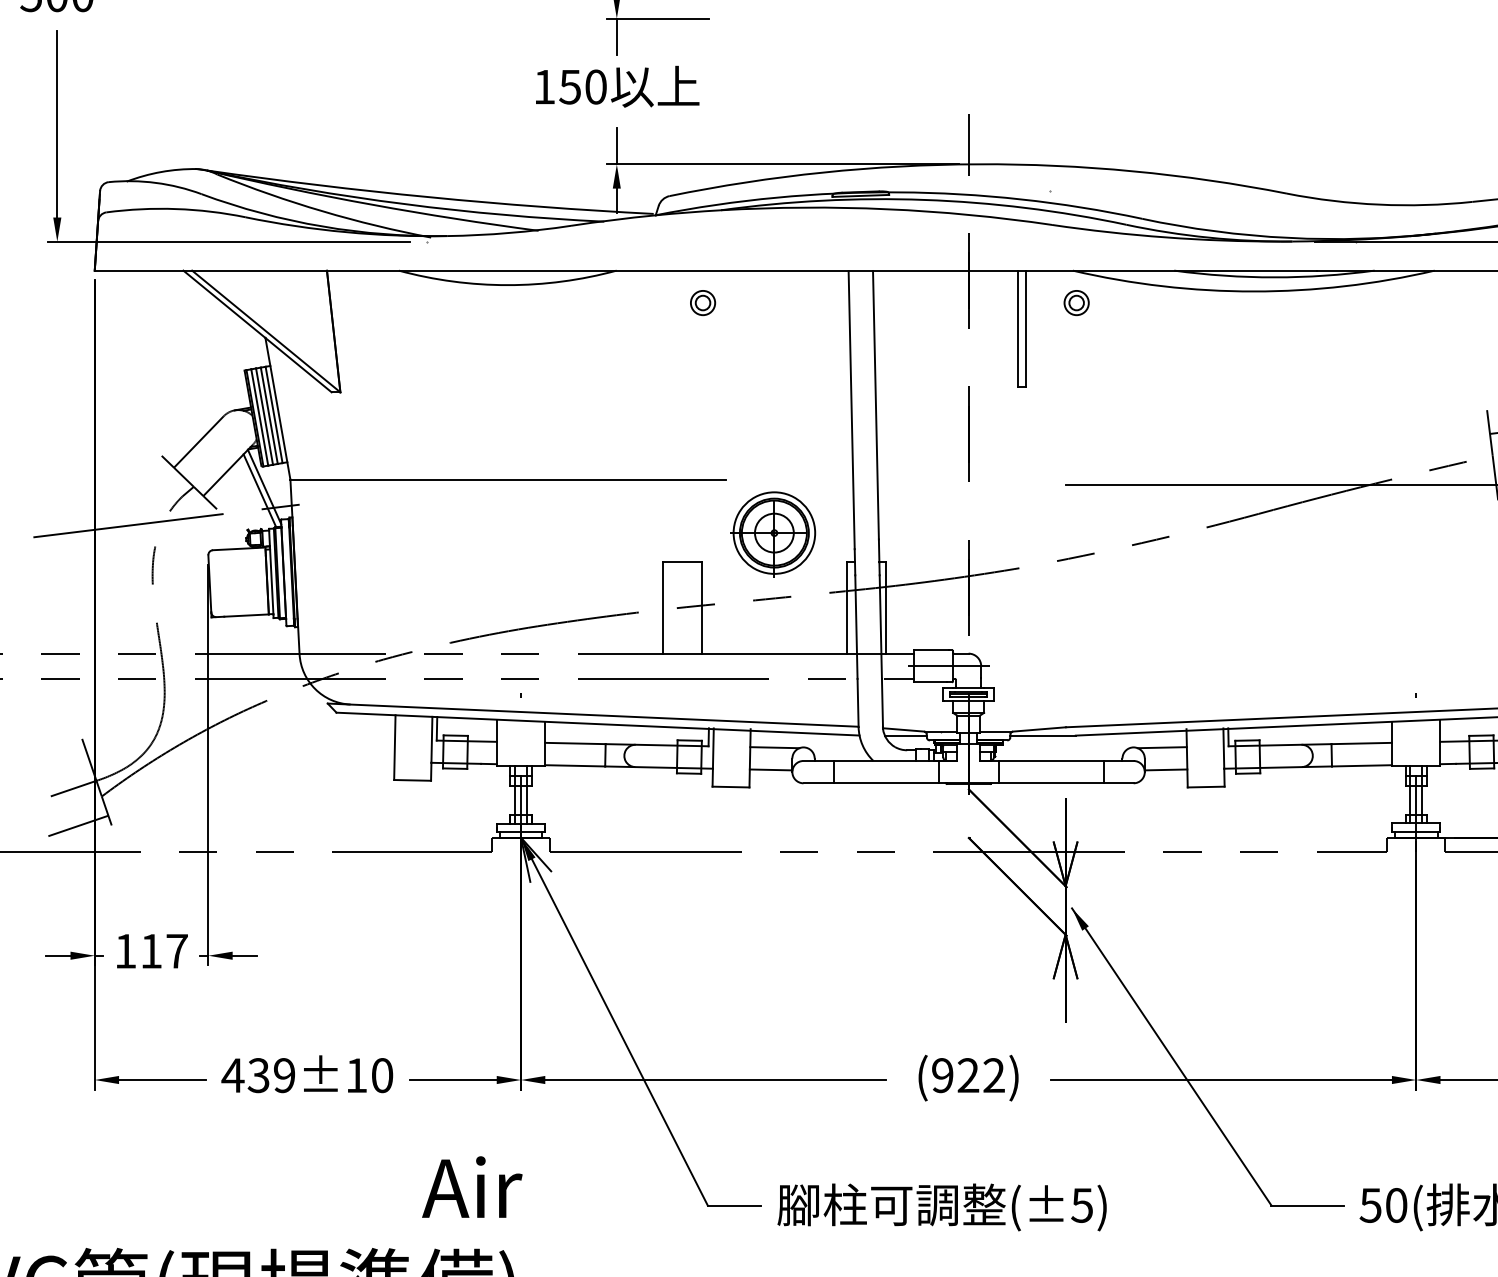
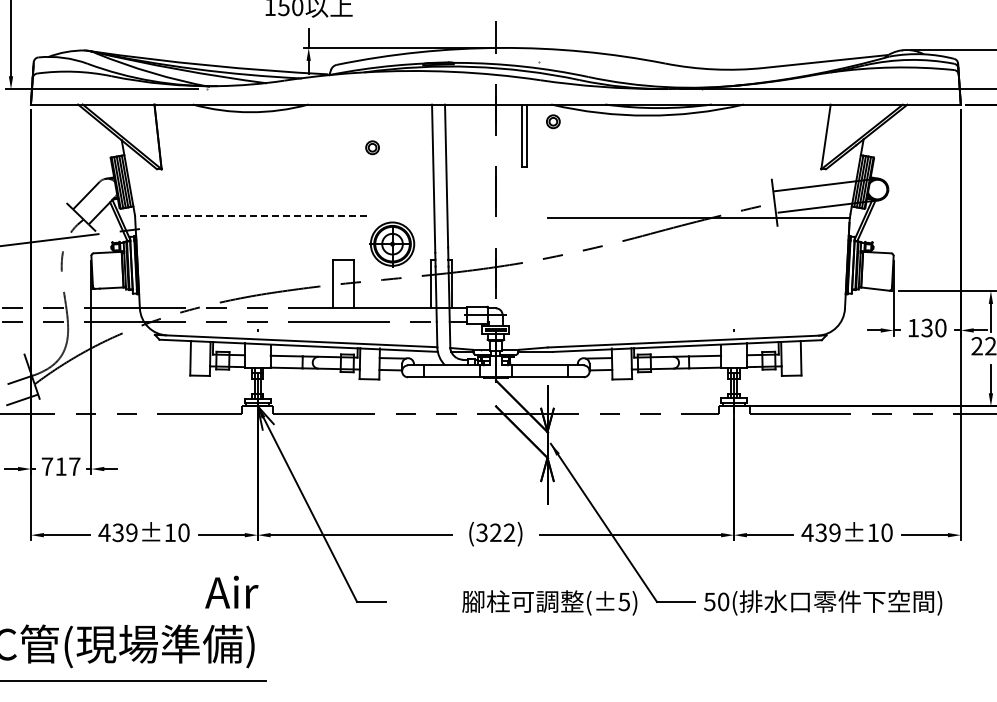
part: (702, 302) -> (372, 147), moved
line: (507, 479) -> (250, 215), solid -> dashed
text: (125, 950) -> (47, 466), 117 -> 717
text: (941, 1074) -> (481, 532), (922) -> (322)
text: (941, 1206) -> (549, 602), moved

